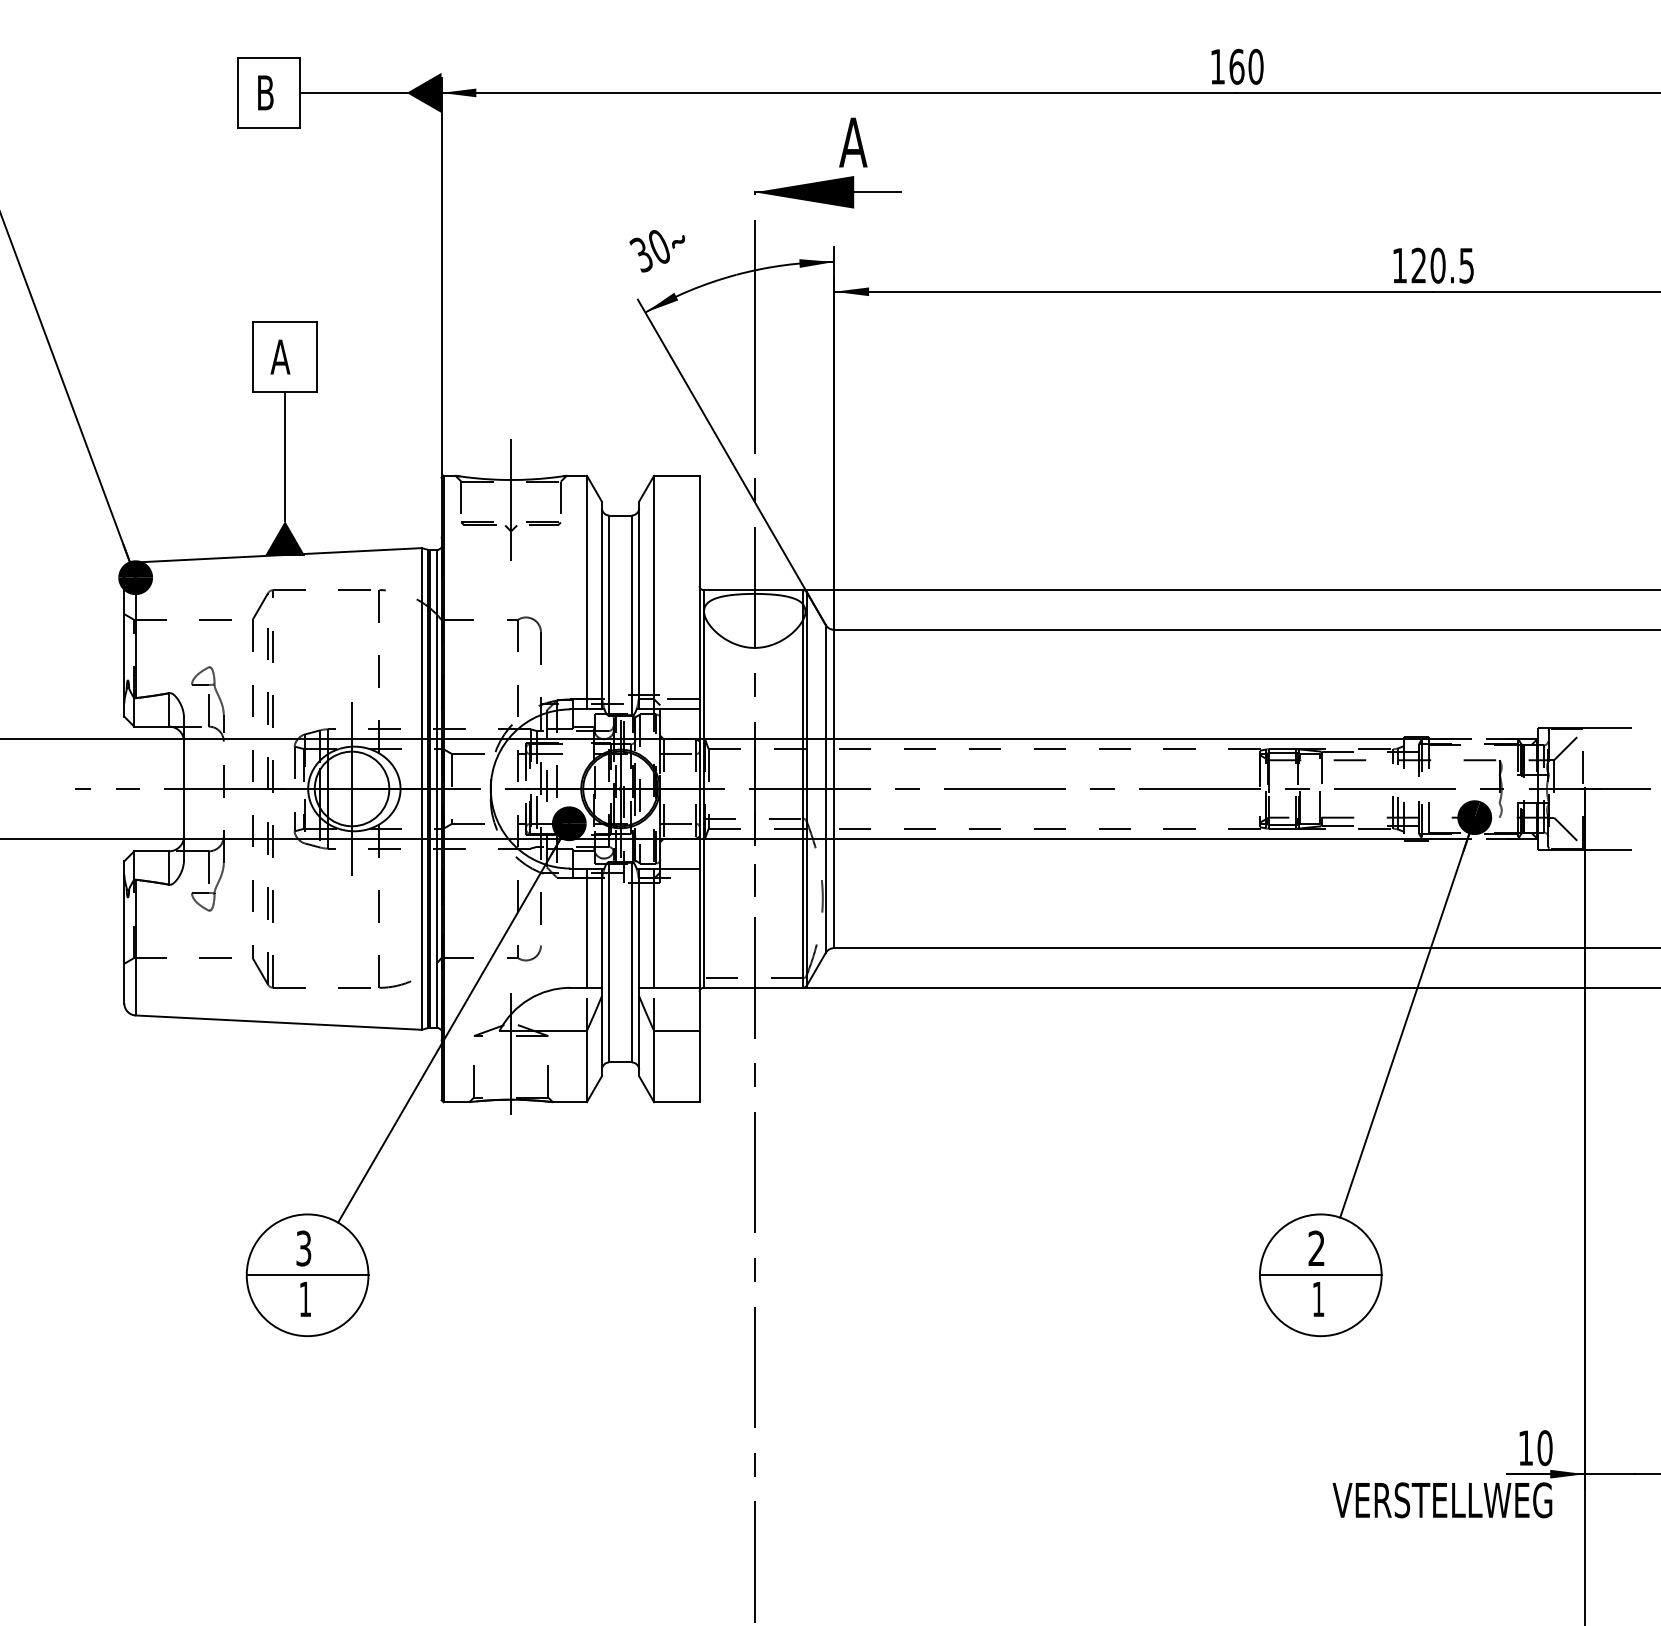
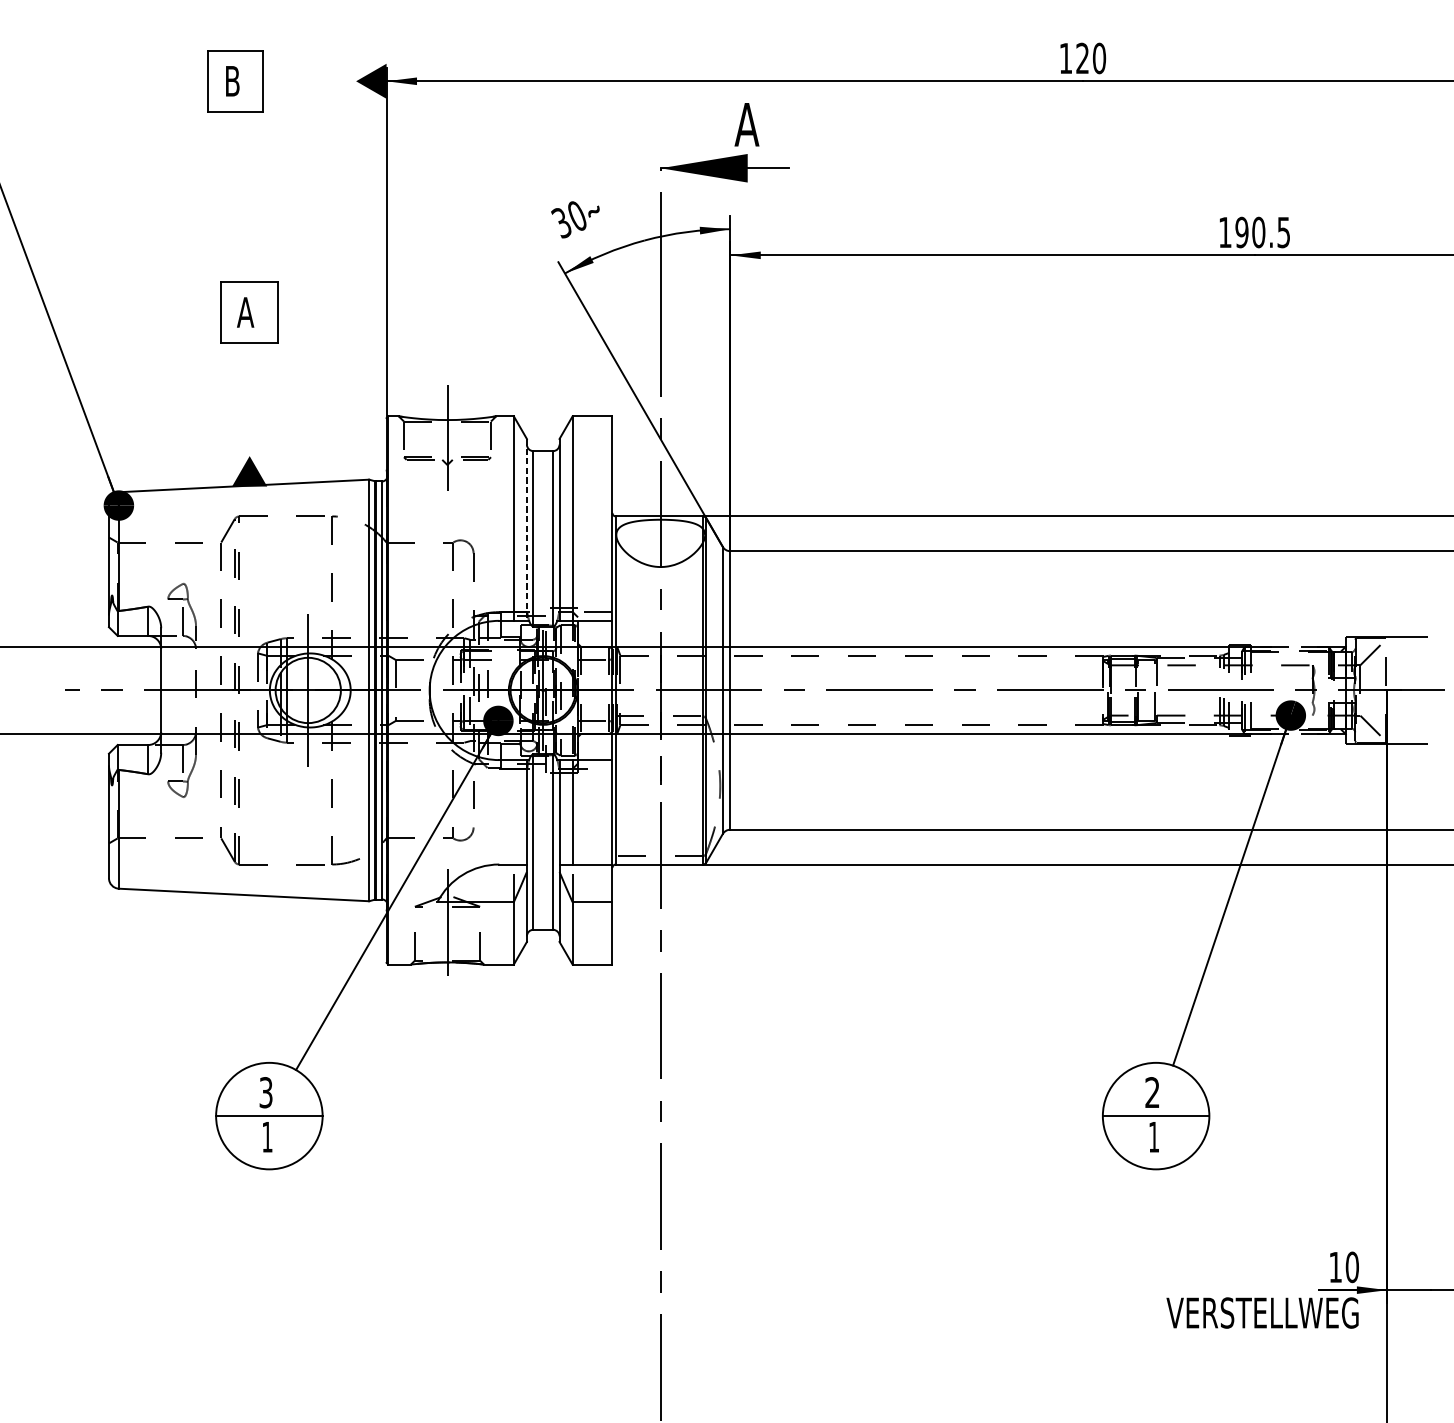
text: (1236, 66) -> (1082, 58), 160 -> 120
line: (352, 92) -> (308, 80), removed
text: (1418, 265) -> (1241, 232), 120.5 -> 190.5
line: (285, 456) -> (250, 399), removed
line: (601, 605) -> (526, 529), solid -> dashed
line: (586, 927) -> (513, 811), removed

